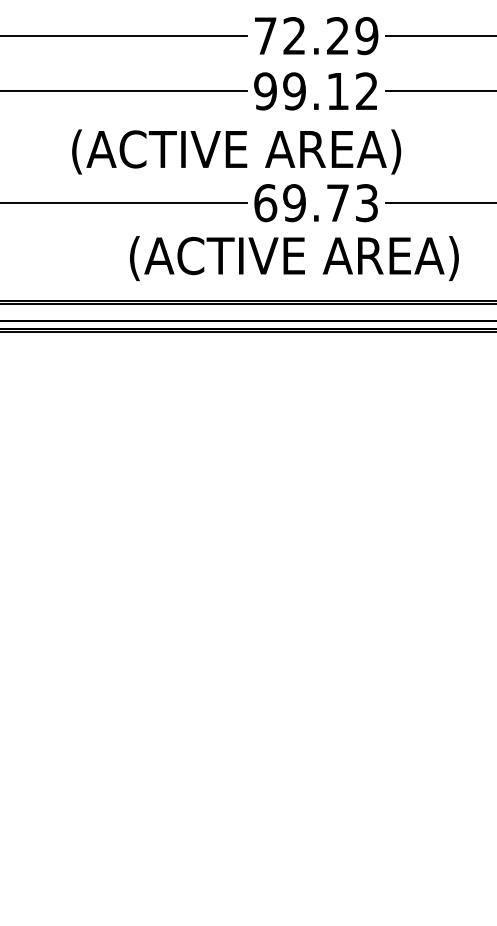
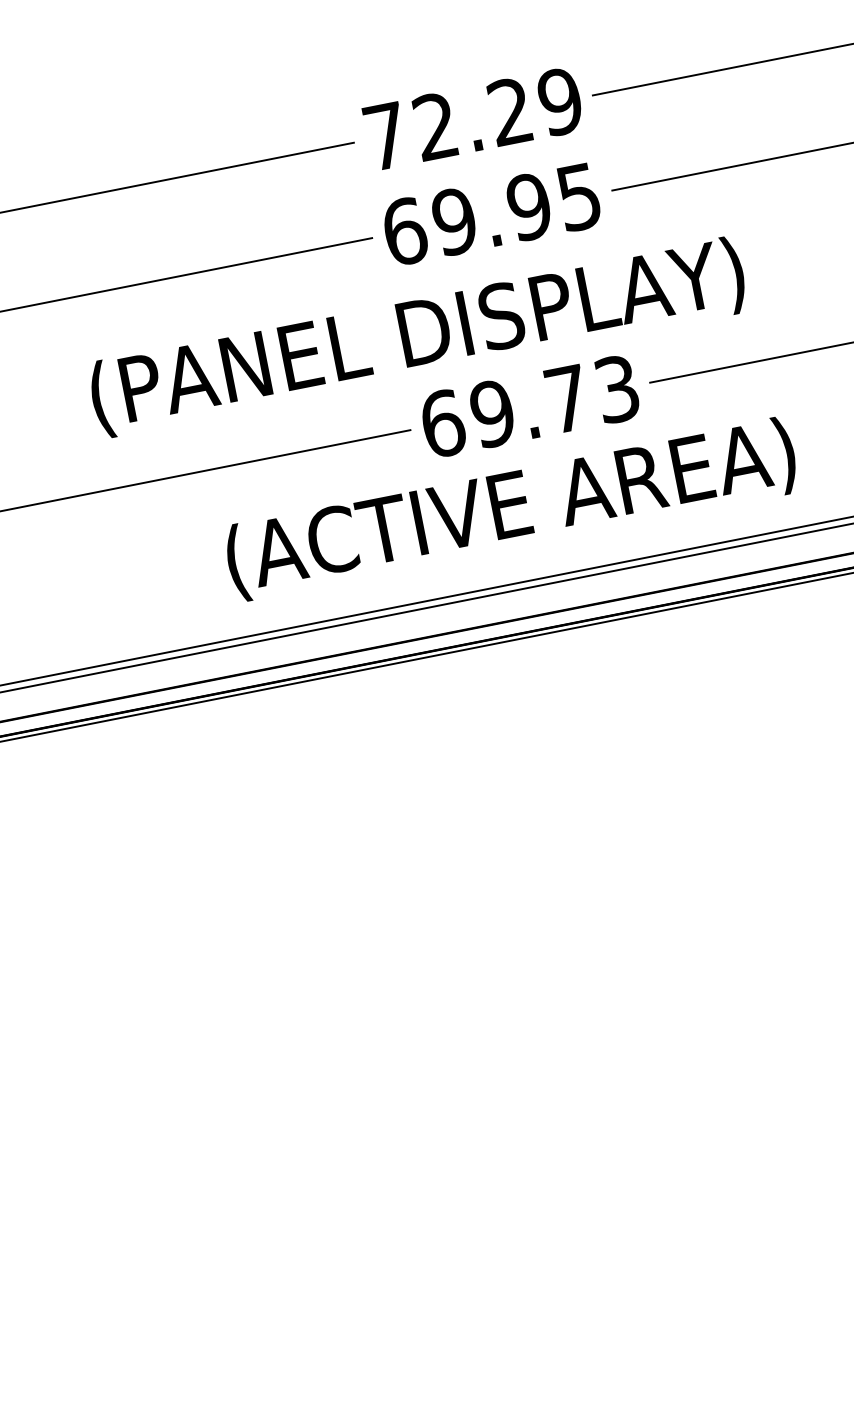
text: (315, 91) -> (490, 214), 99.12 -> 69.95
text: (268, 151) -> (430, 333), (ACTIVE AREA) -> (PANEL DISPLAY)

